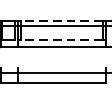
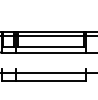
line: (62, 20) -> (51, 31), dashed -> solid
line: (62, 39) -> (51, 46), dashed -> solid

